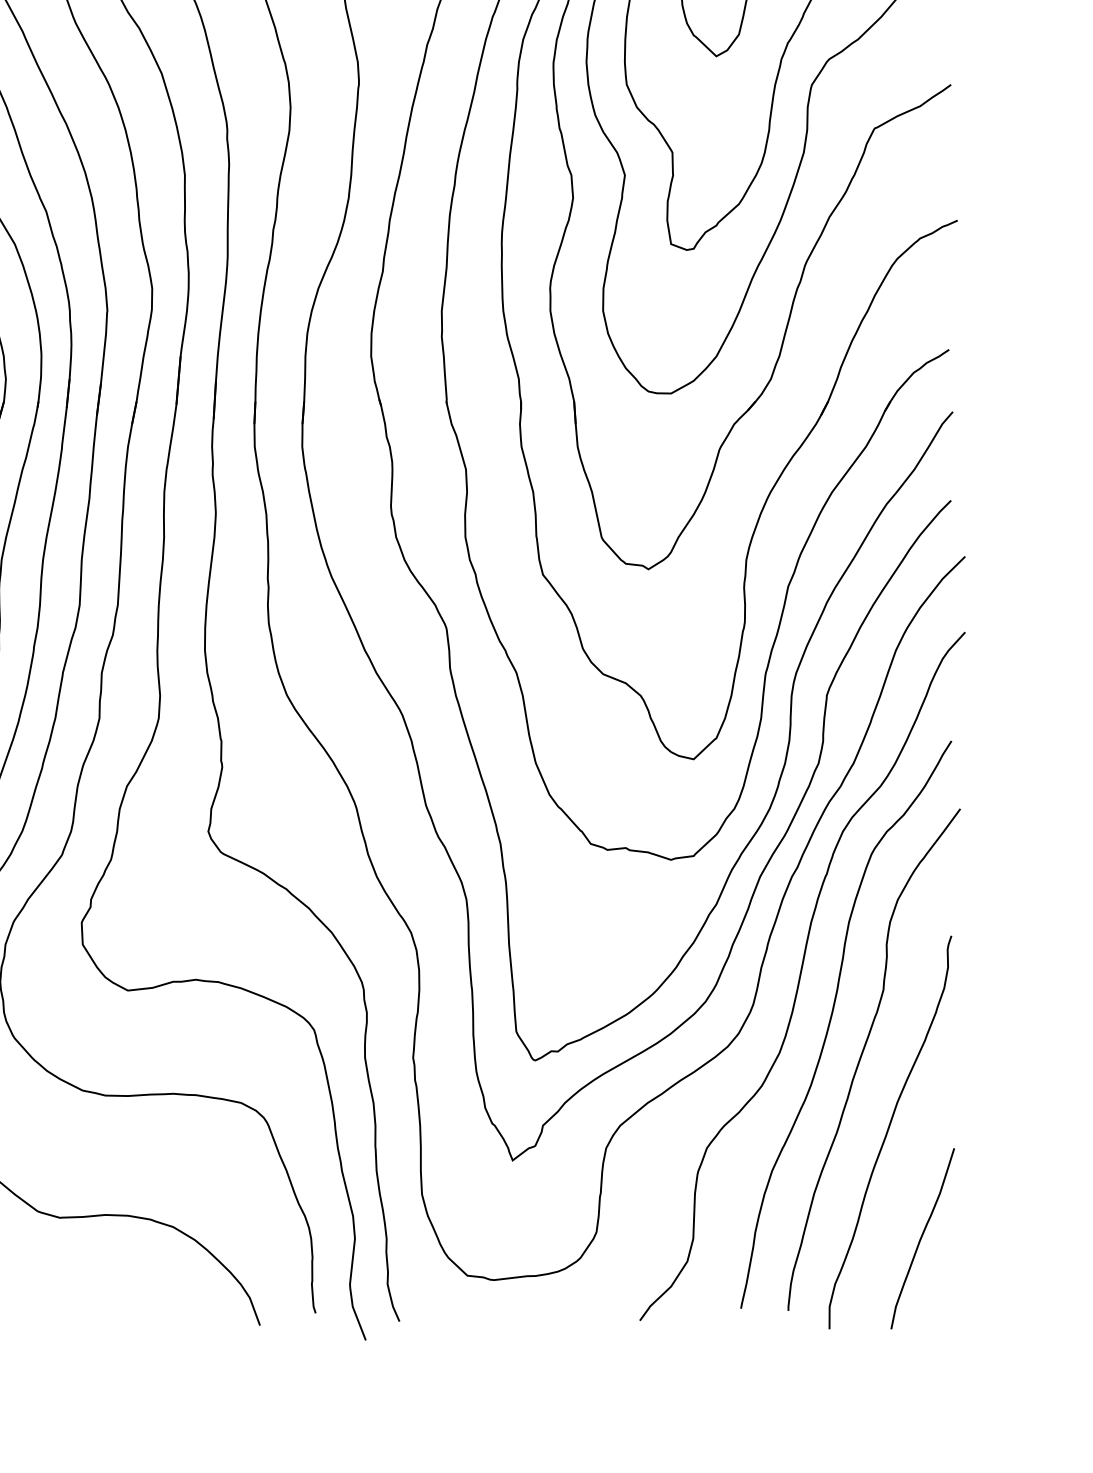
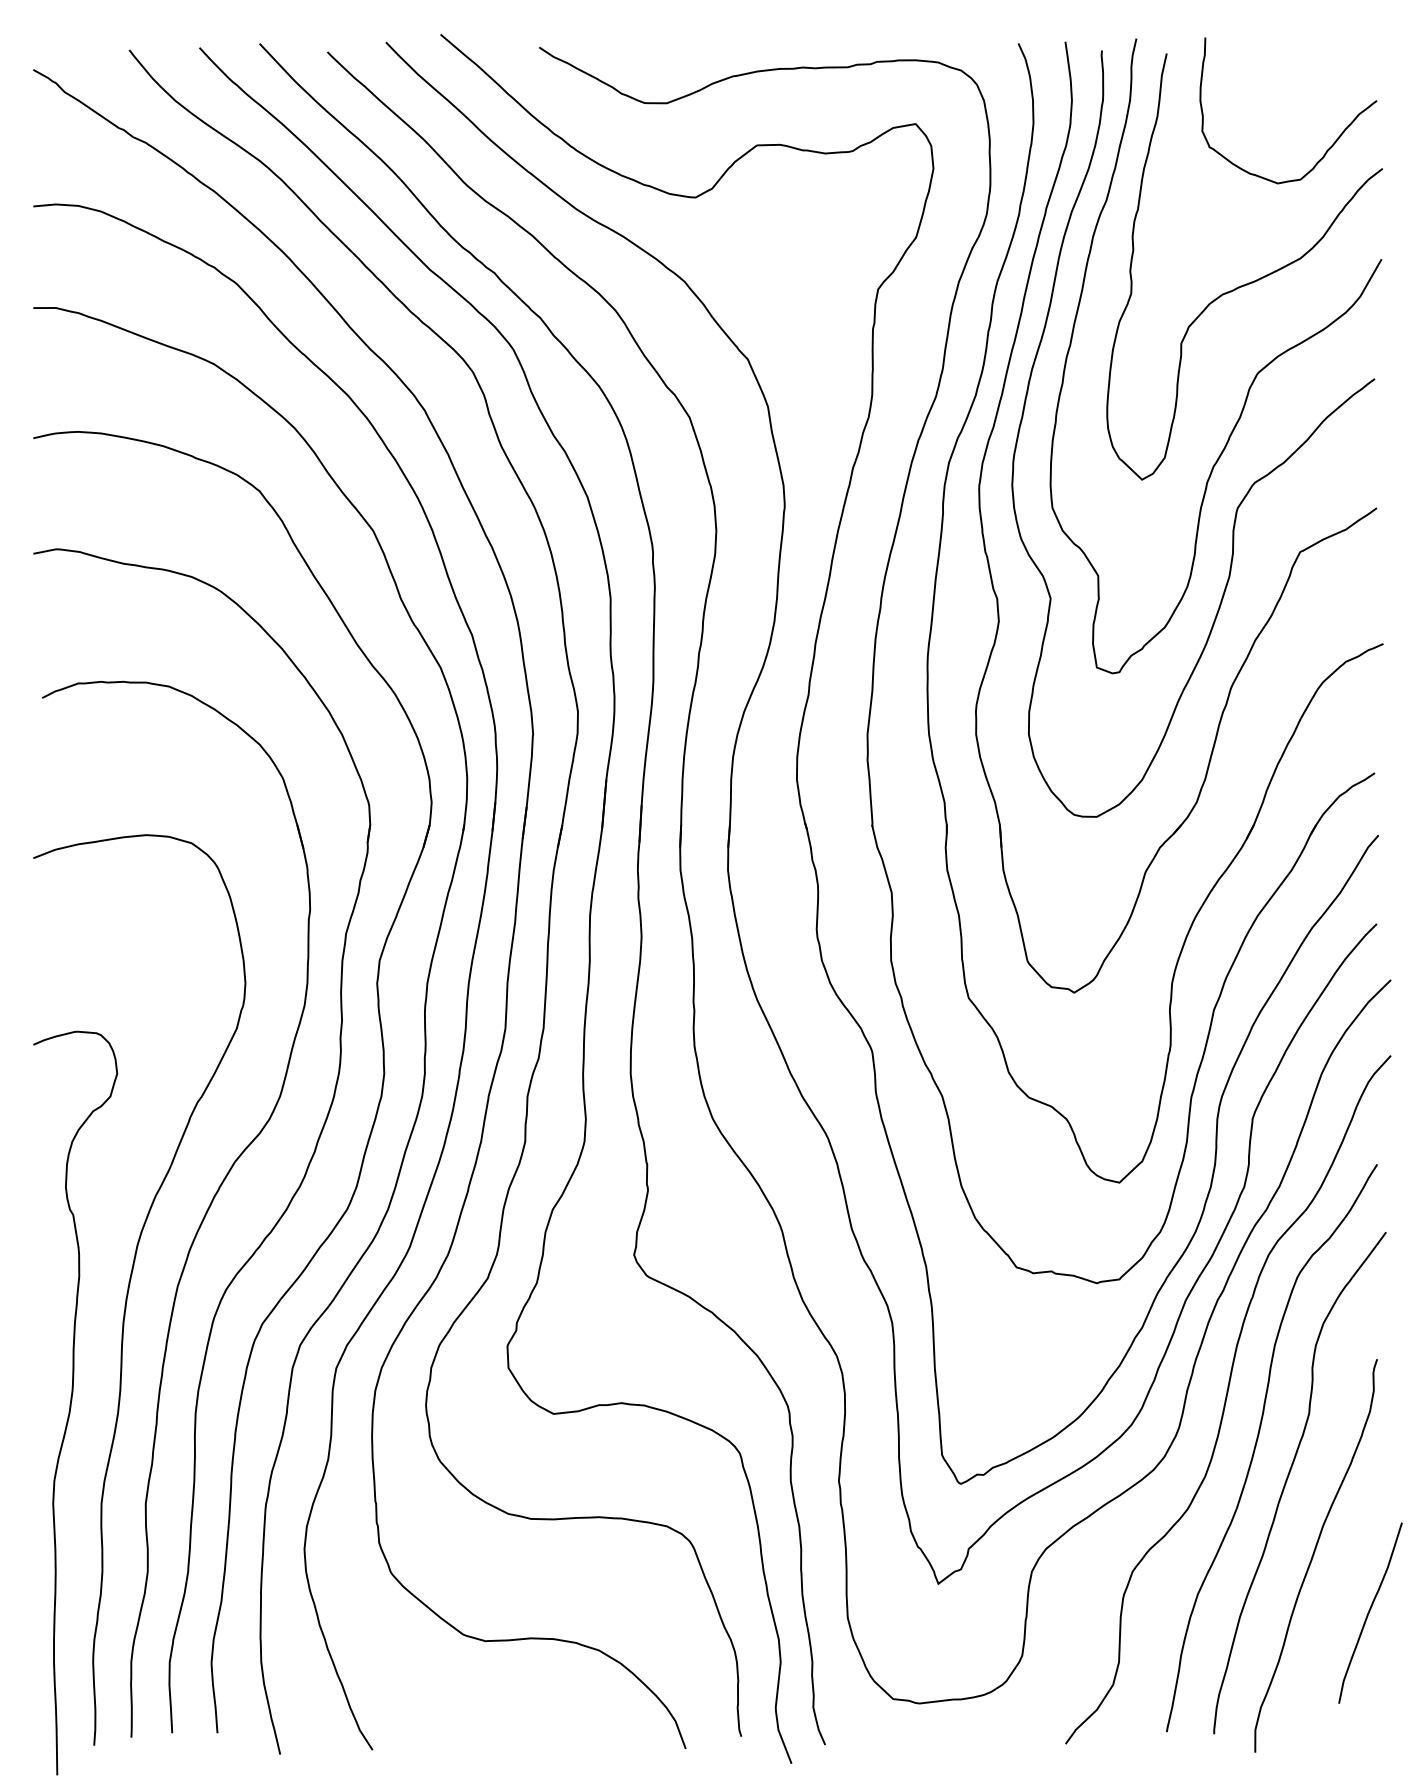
curve: (922, 1237) -> (1370, 1611), moved

